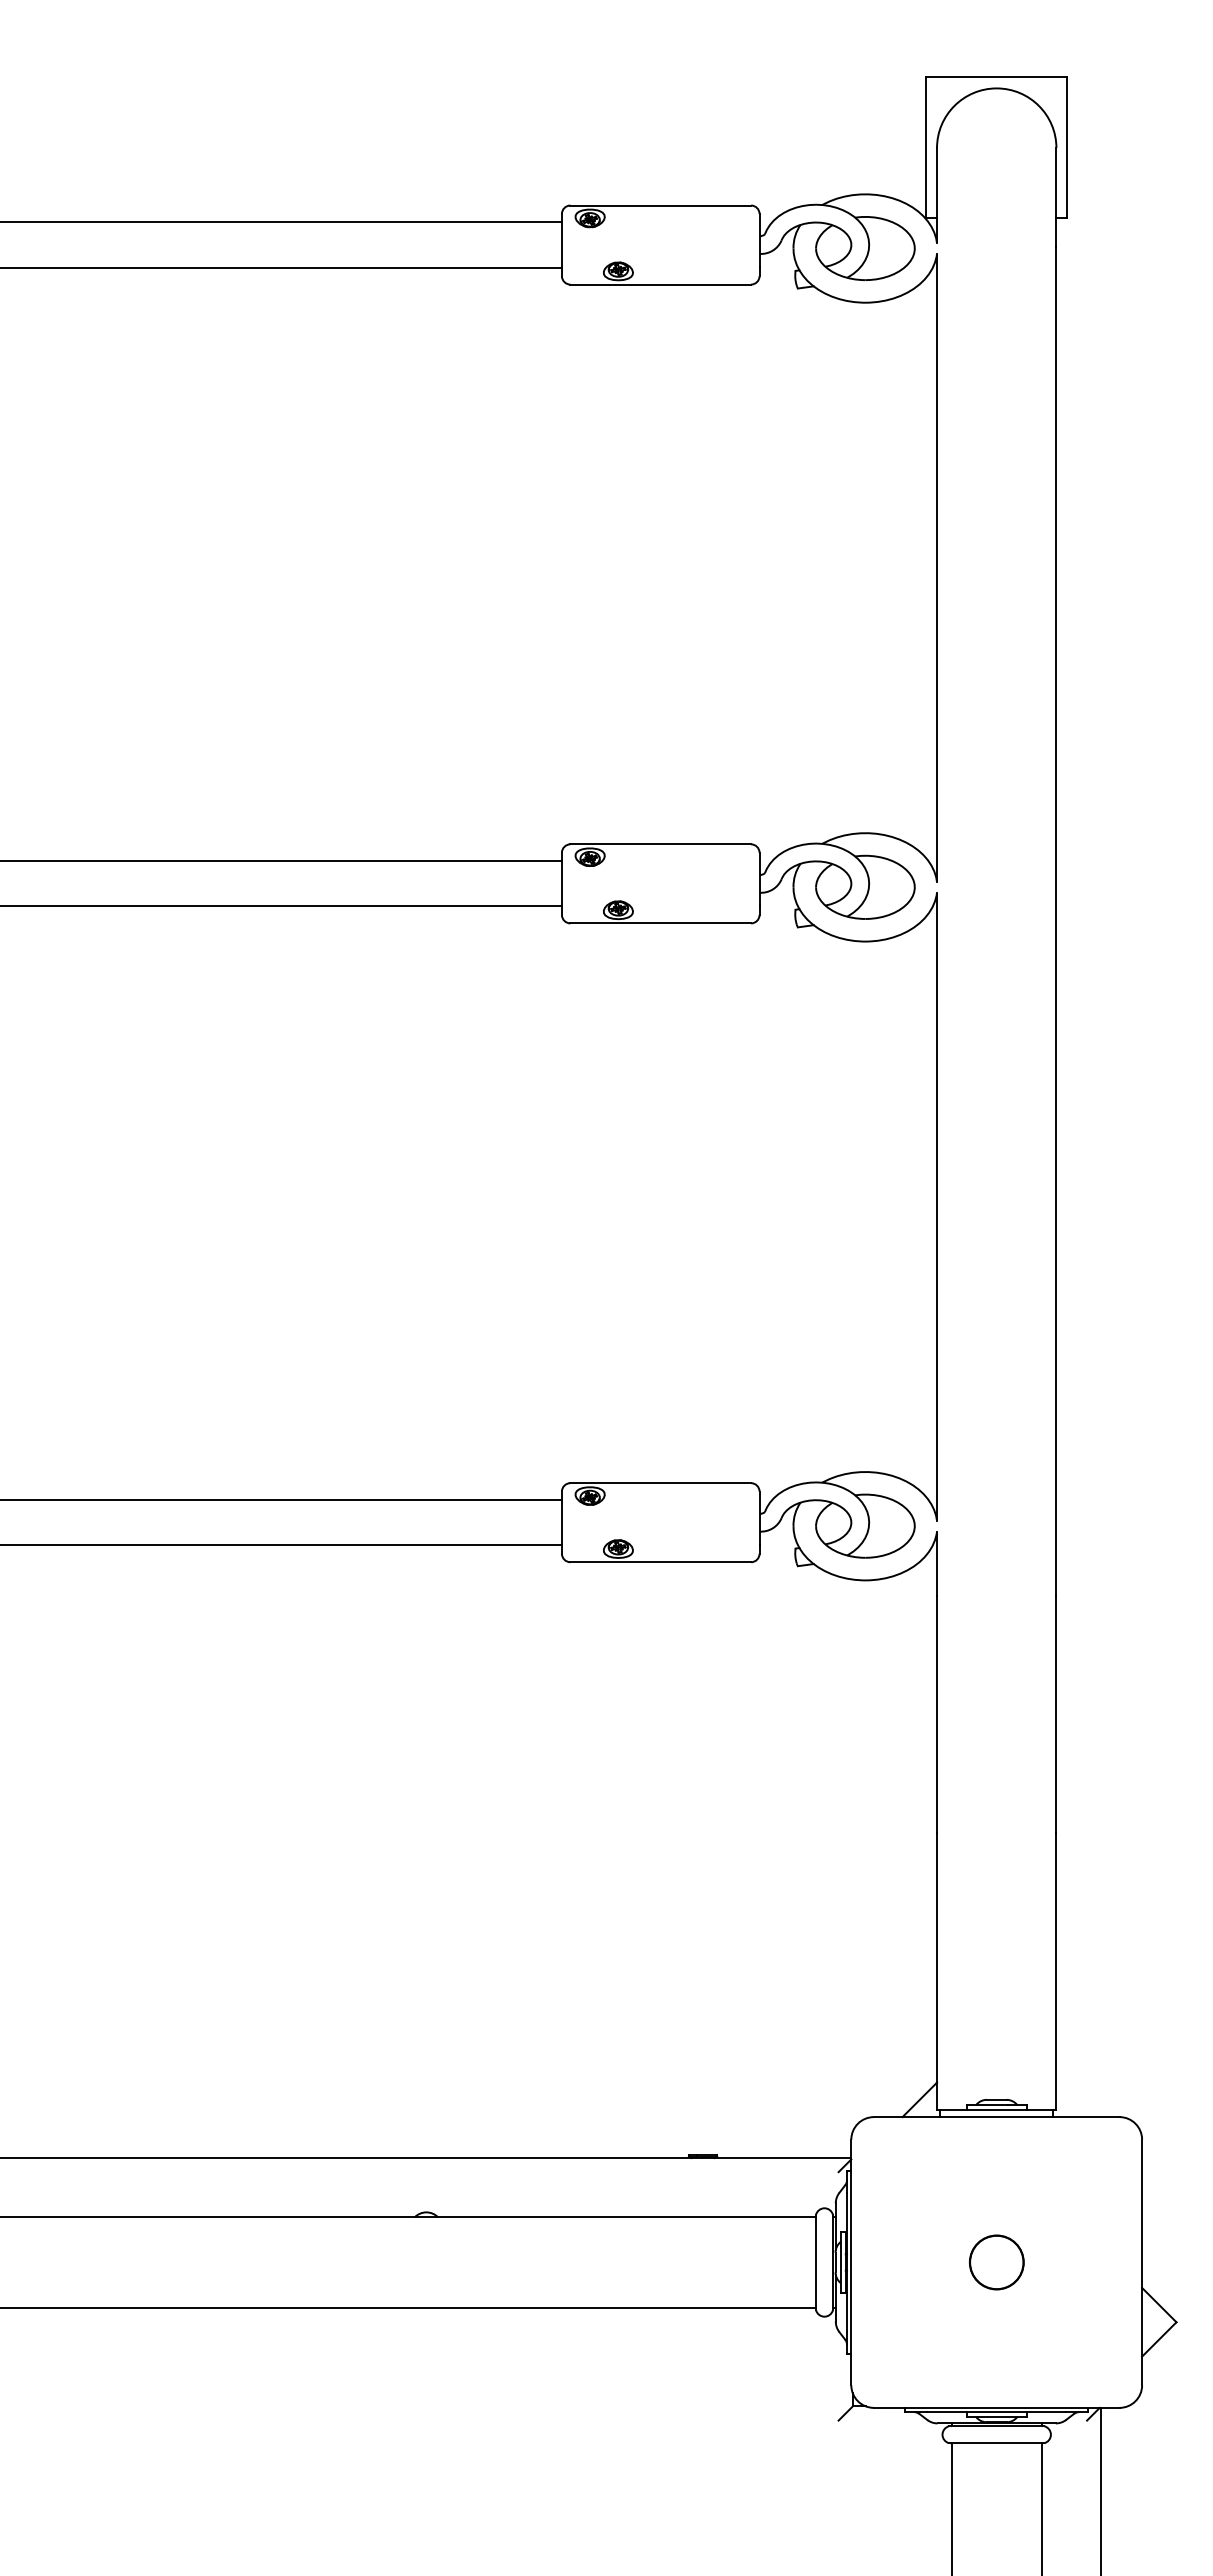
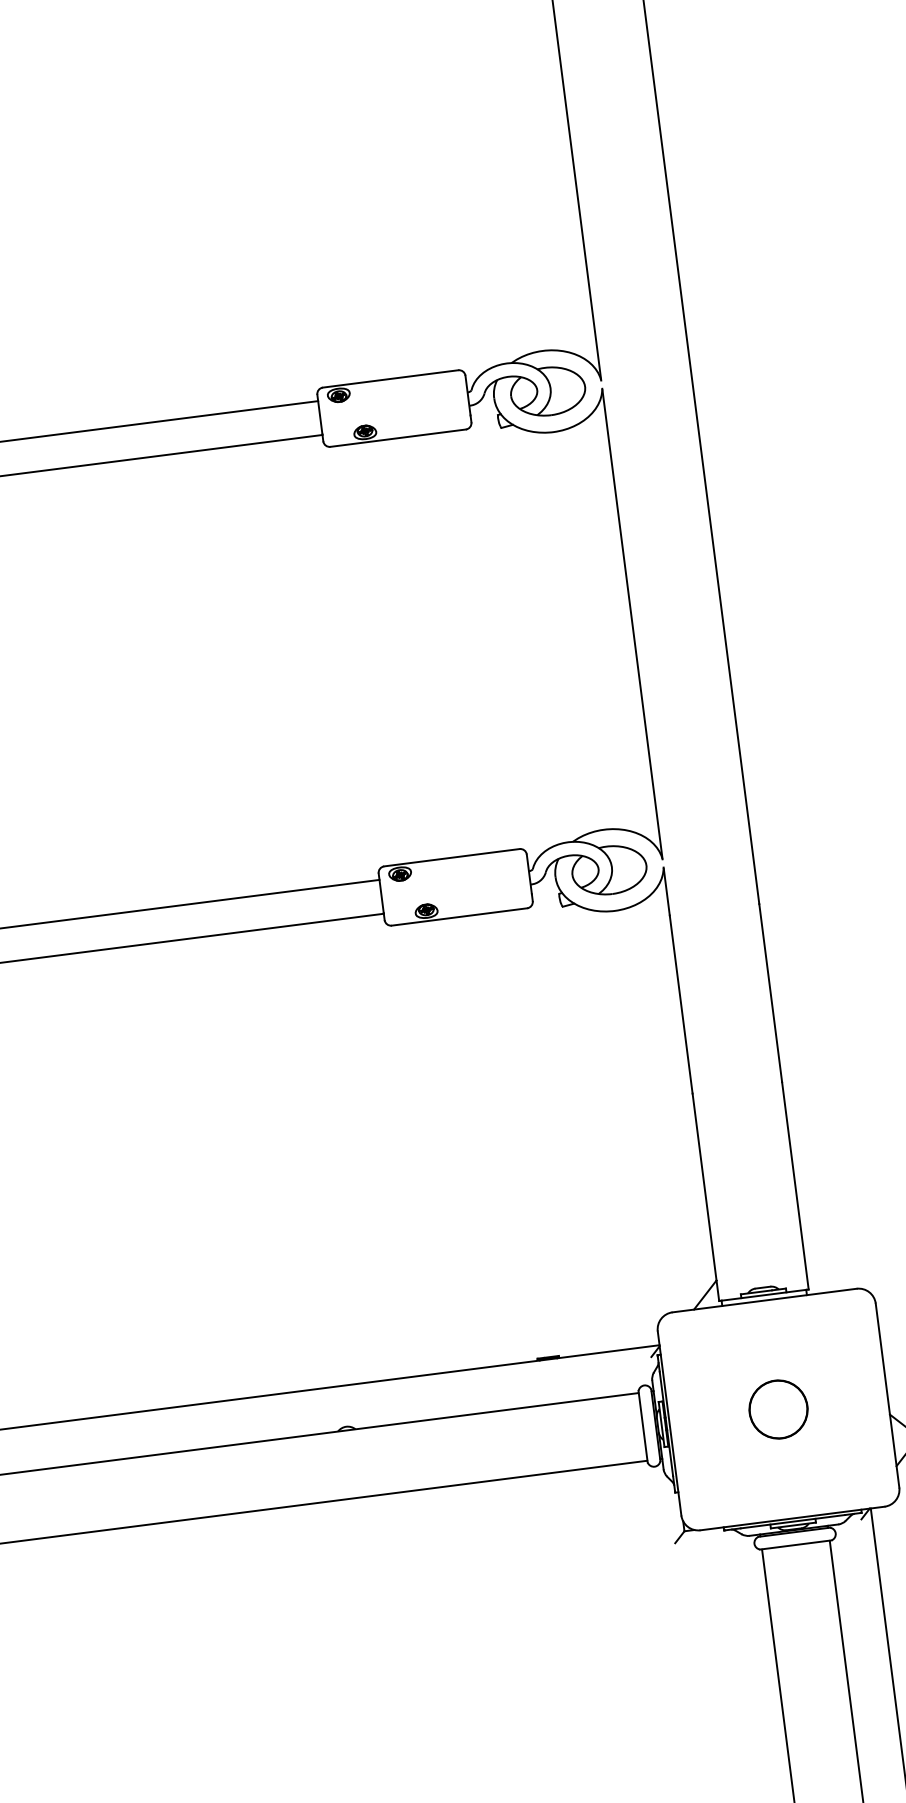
circle: (996, 2262) -> (778, 1409), size x1.43

